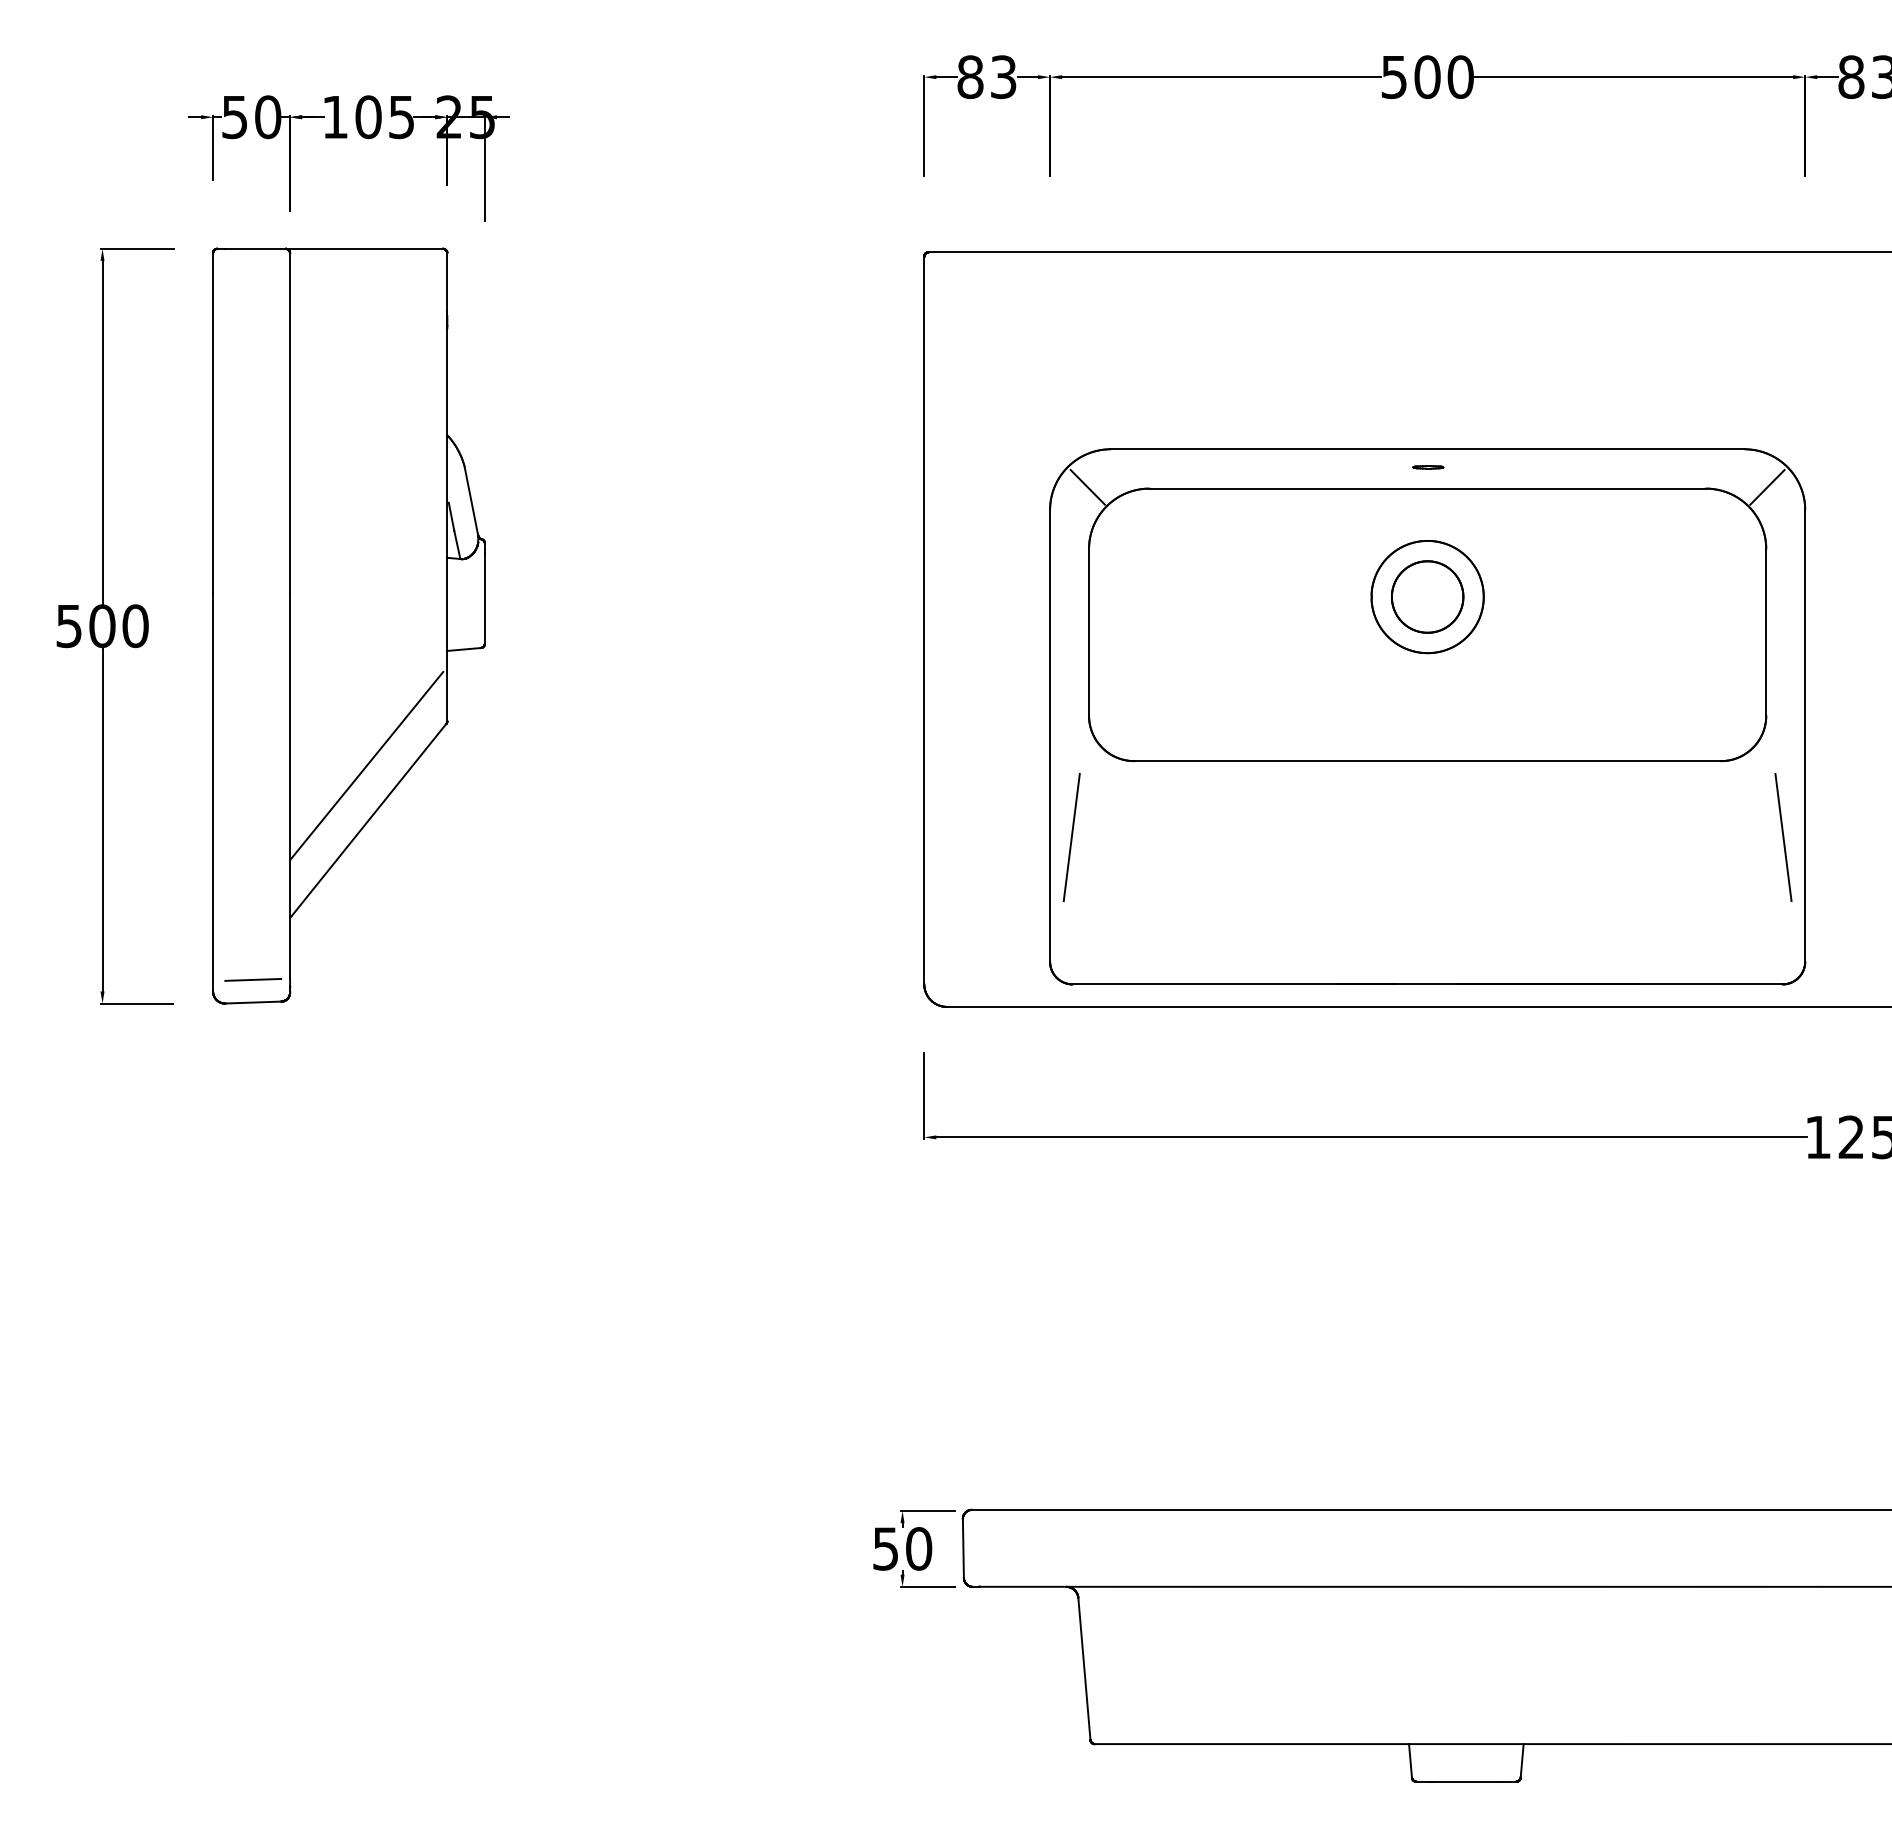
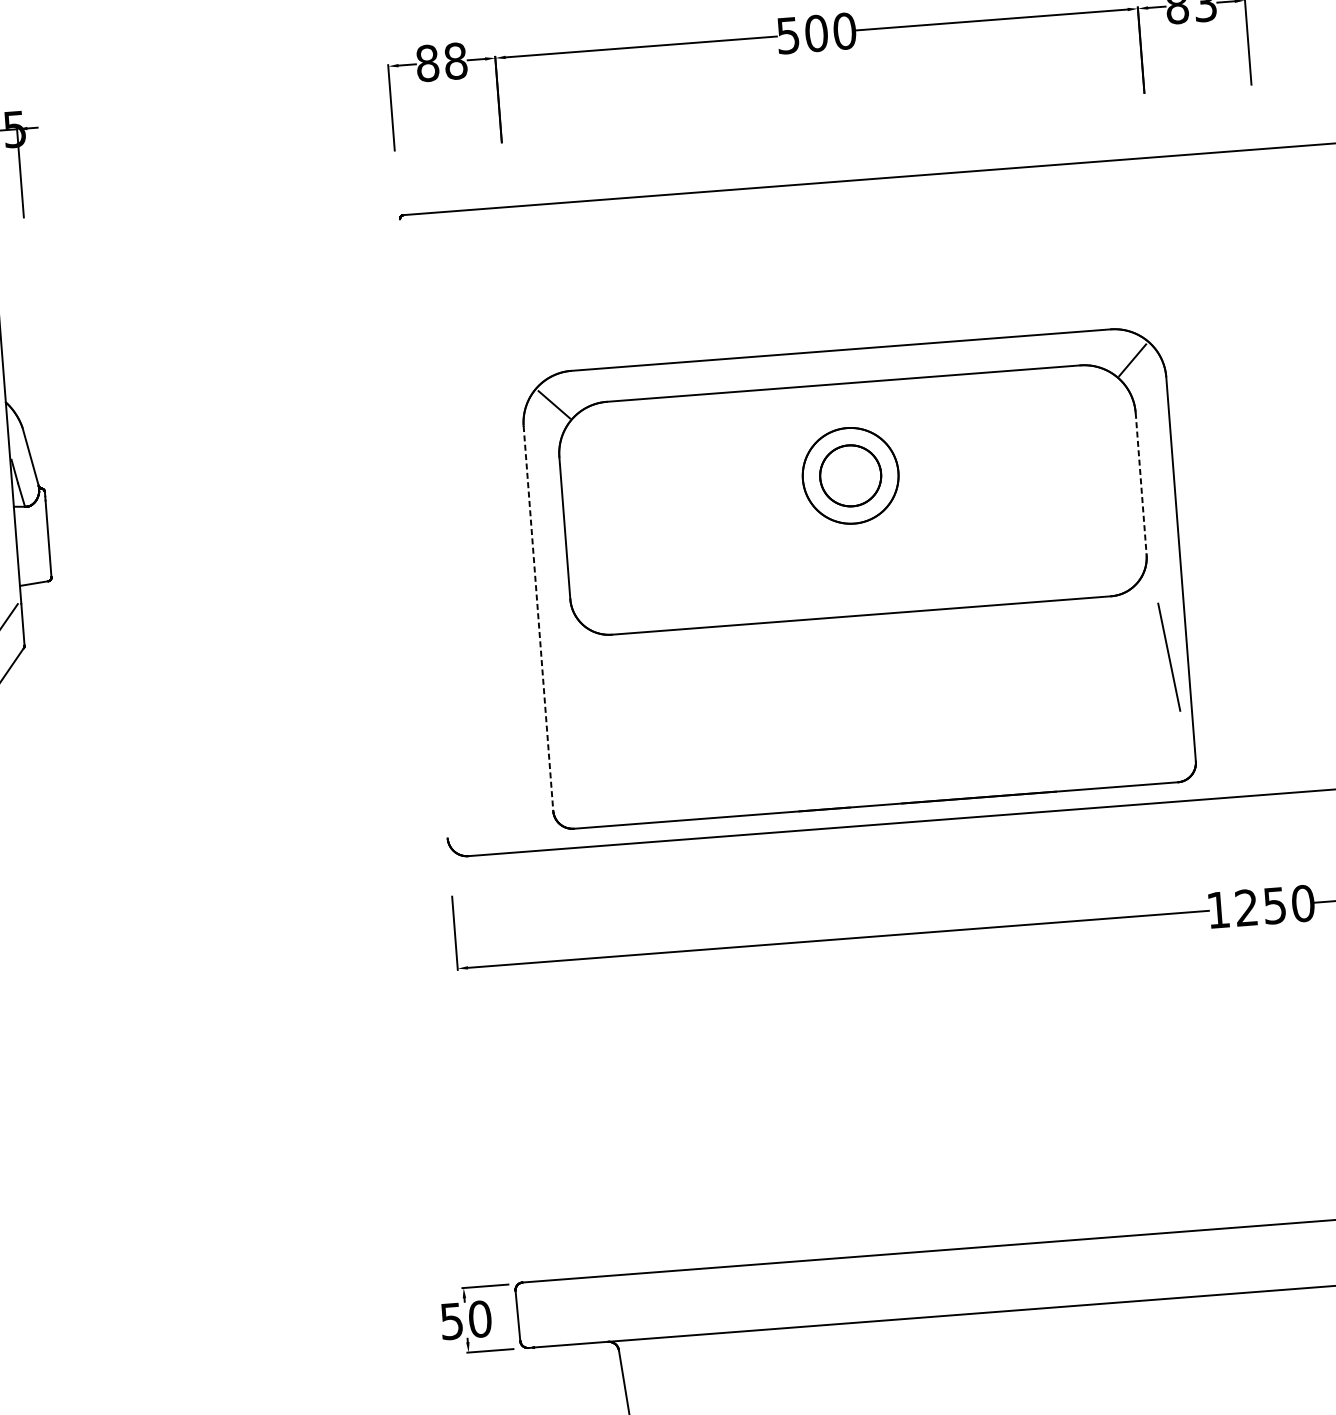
text: (1003, 77) -> (455, 61), 83 -> 88
line: (1428, 466) -> (842, 364), removed
line: (924, 620) -> (424, 528), removed
line: (1766, 632) -> (1141, 483), solid -> dashed
line: (1050, 736) -> (538, 619), solid -> dashed
line: (1071, 837) -> (563, 703), removed

